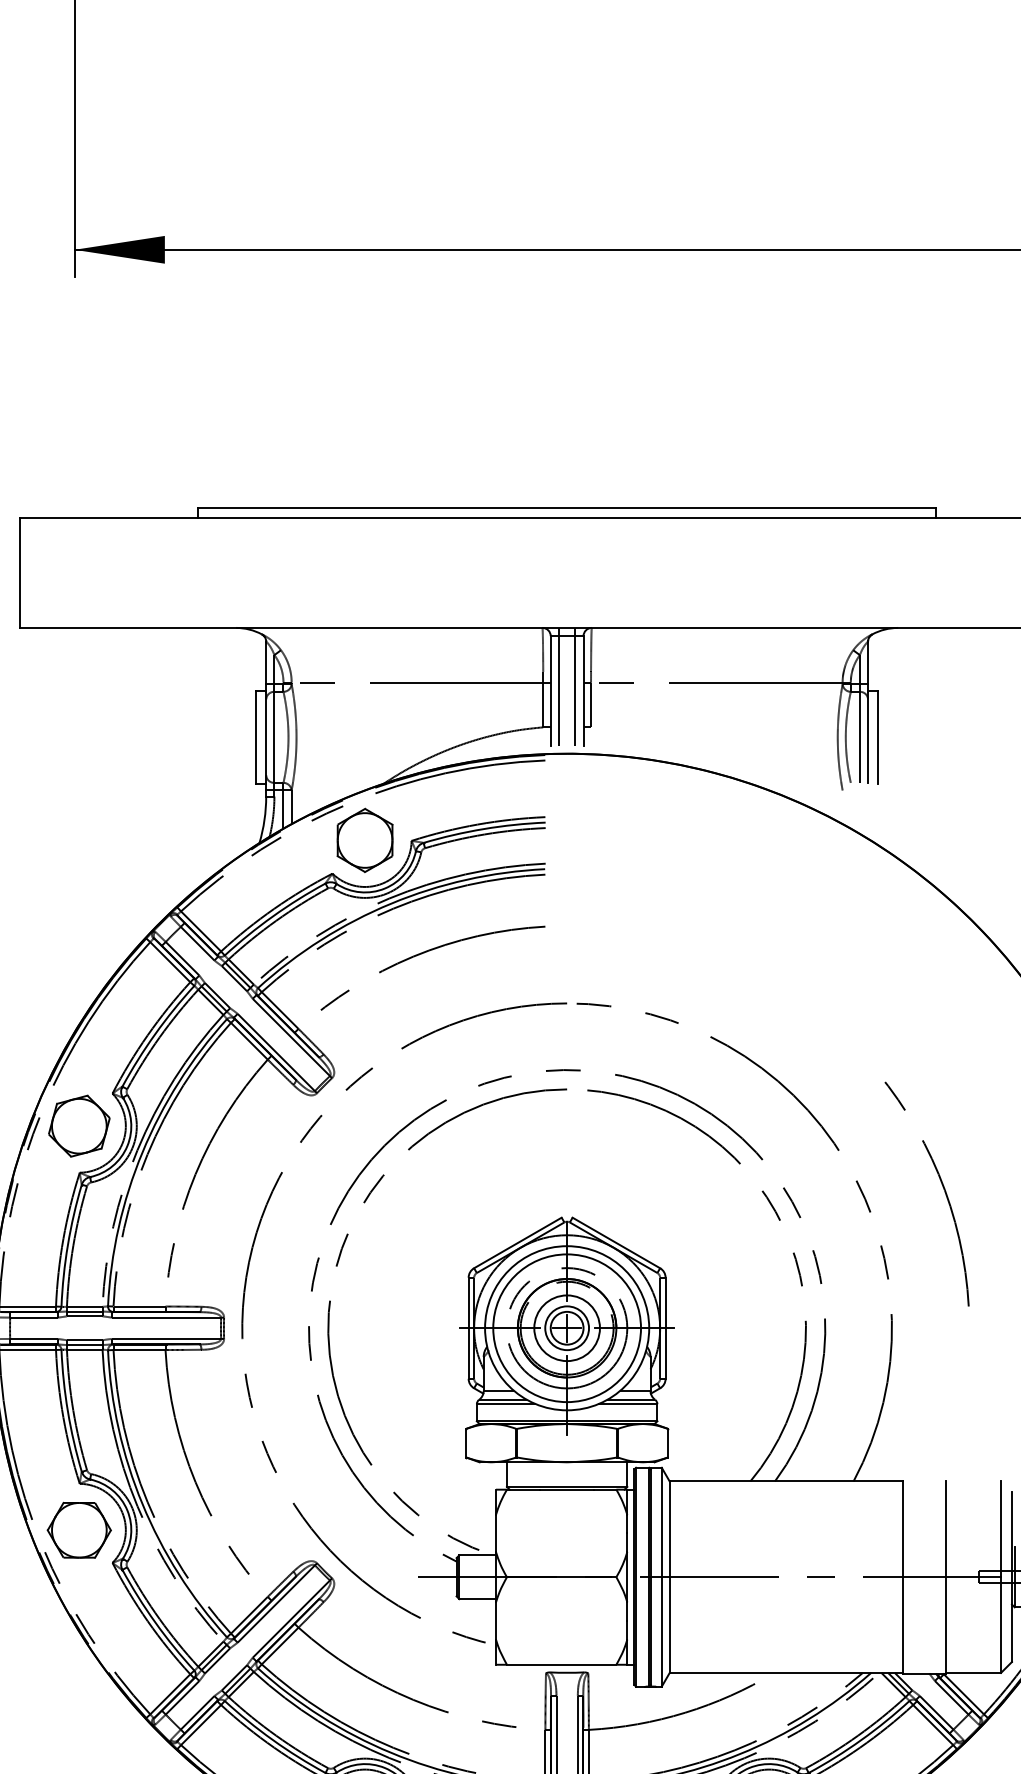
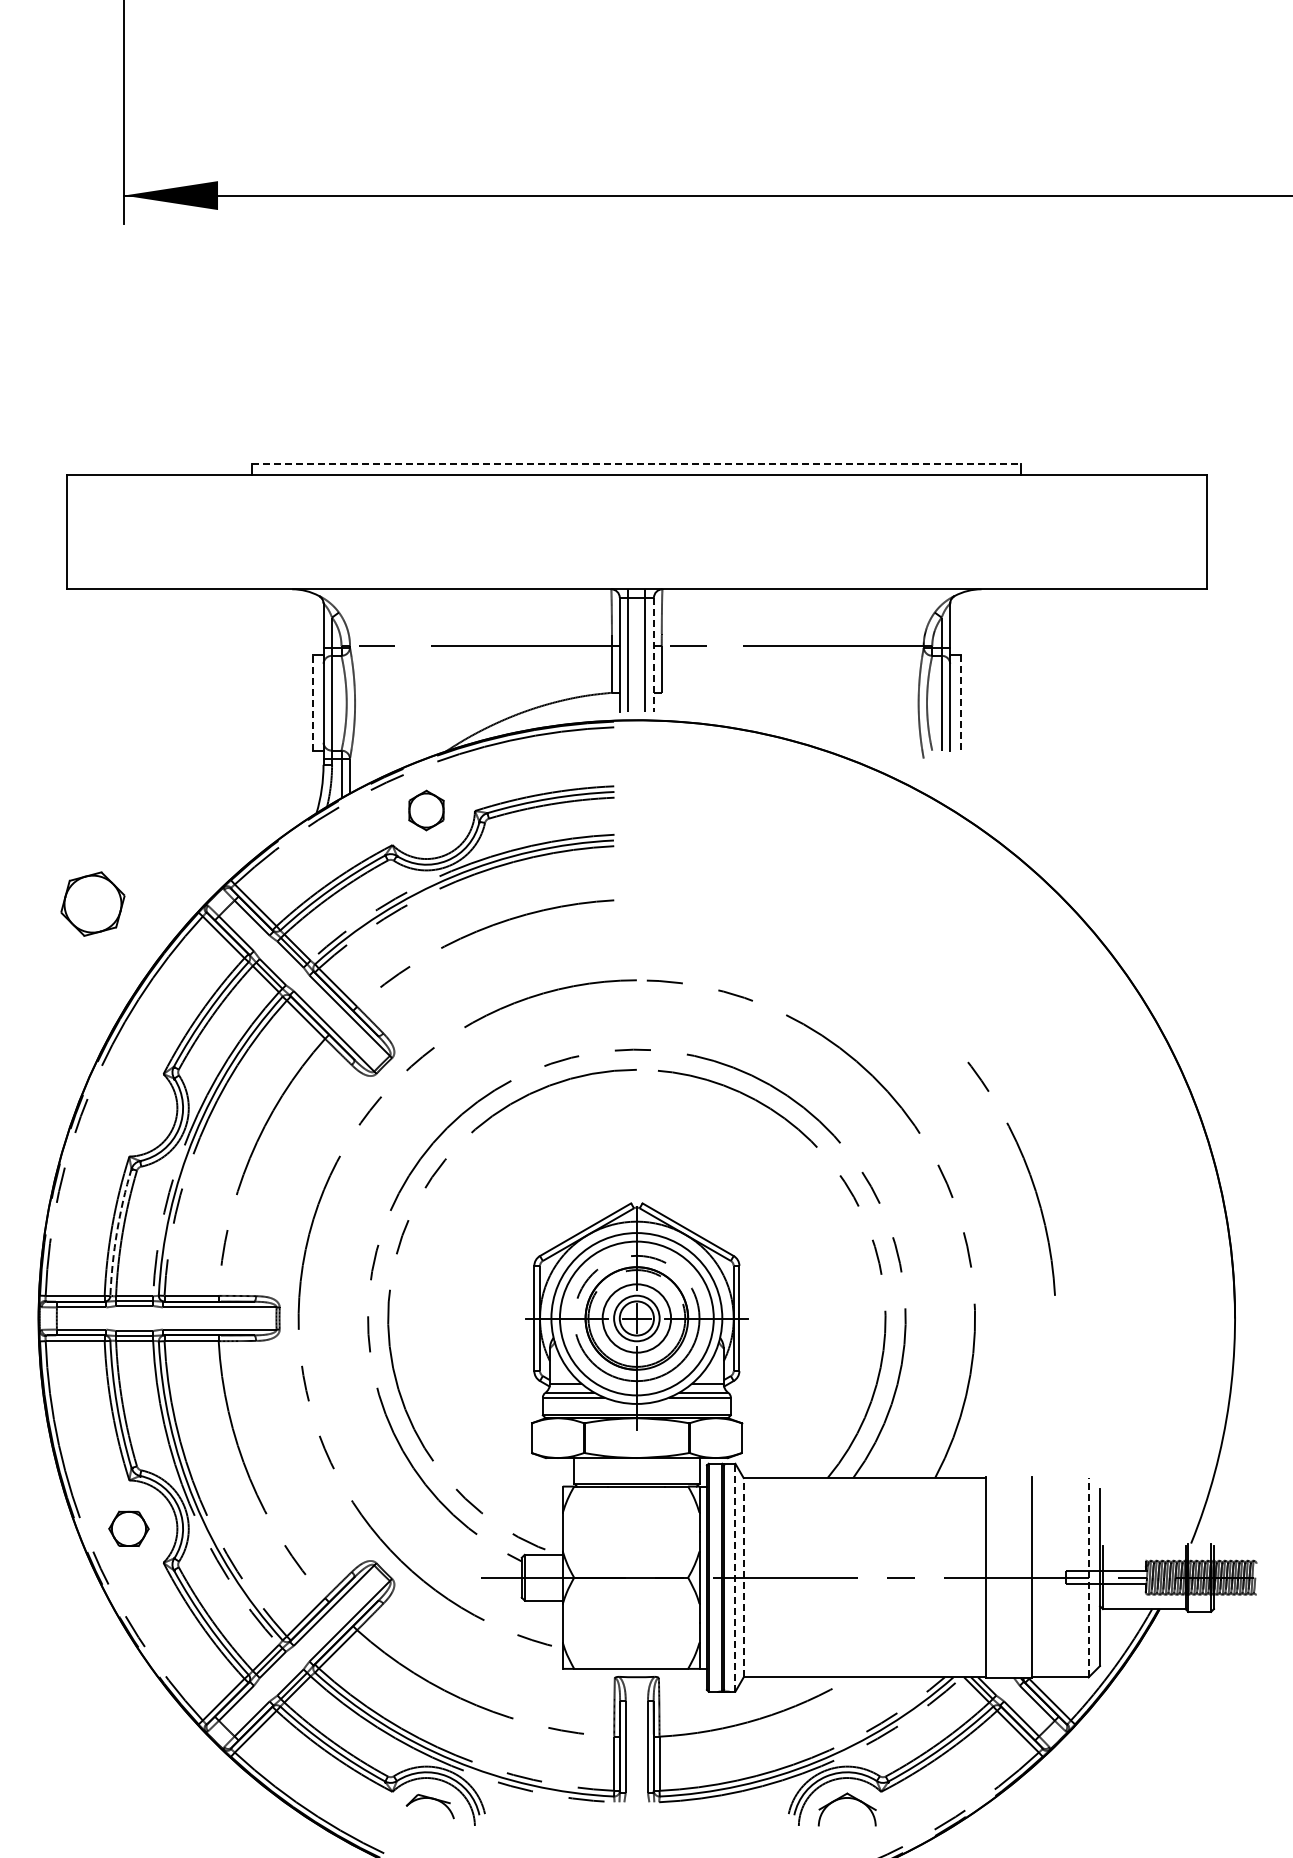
line: (566, 507) -> (636, 463), solid -> dashed
line: (583, 691) -> (653, 655), solid -> dashed
line: (255, 736) -> (312, 702), solid -> dashed
line: (878, 737) -> (961, 703), solid -> dashed
part: (365, 840) -> (426, 810), size x0.6
part: (78, 1125) -> (92, 903), moved
arc: (68, 1244) -> (117, 1231), solid -> dashed
part: (78, 1529) -> (128, 1528), size x0.6
line: (661, 1576) -> (735, 1577), solid -> dashed
line: (669, 1576) -> (743, 1577), solid -> dashed
line: (1000, 1576) -> (1088, 1577), solid -> dashed

